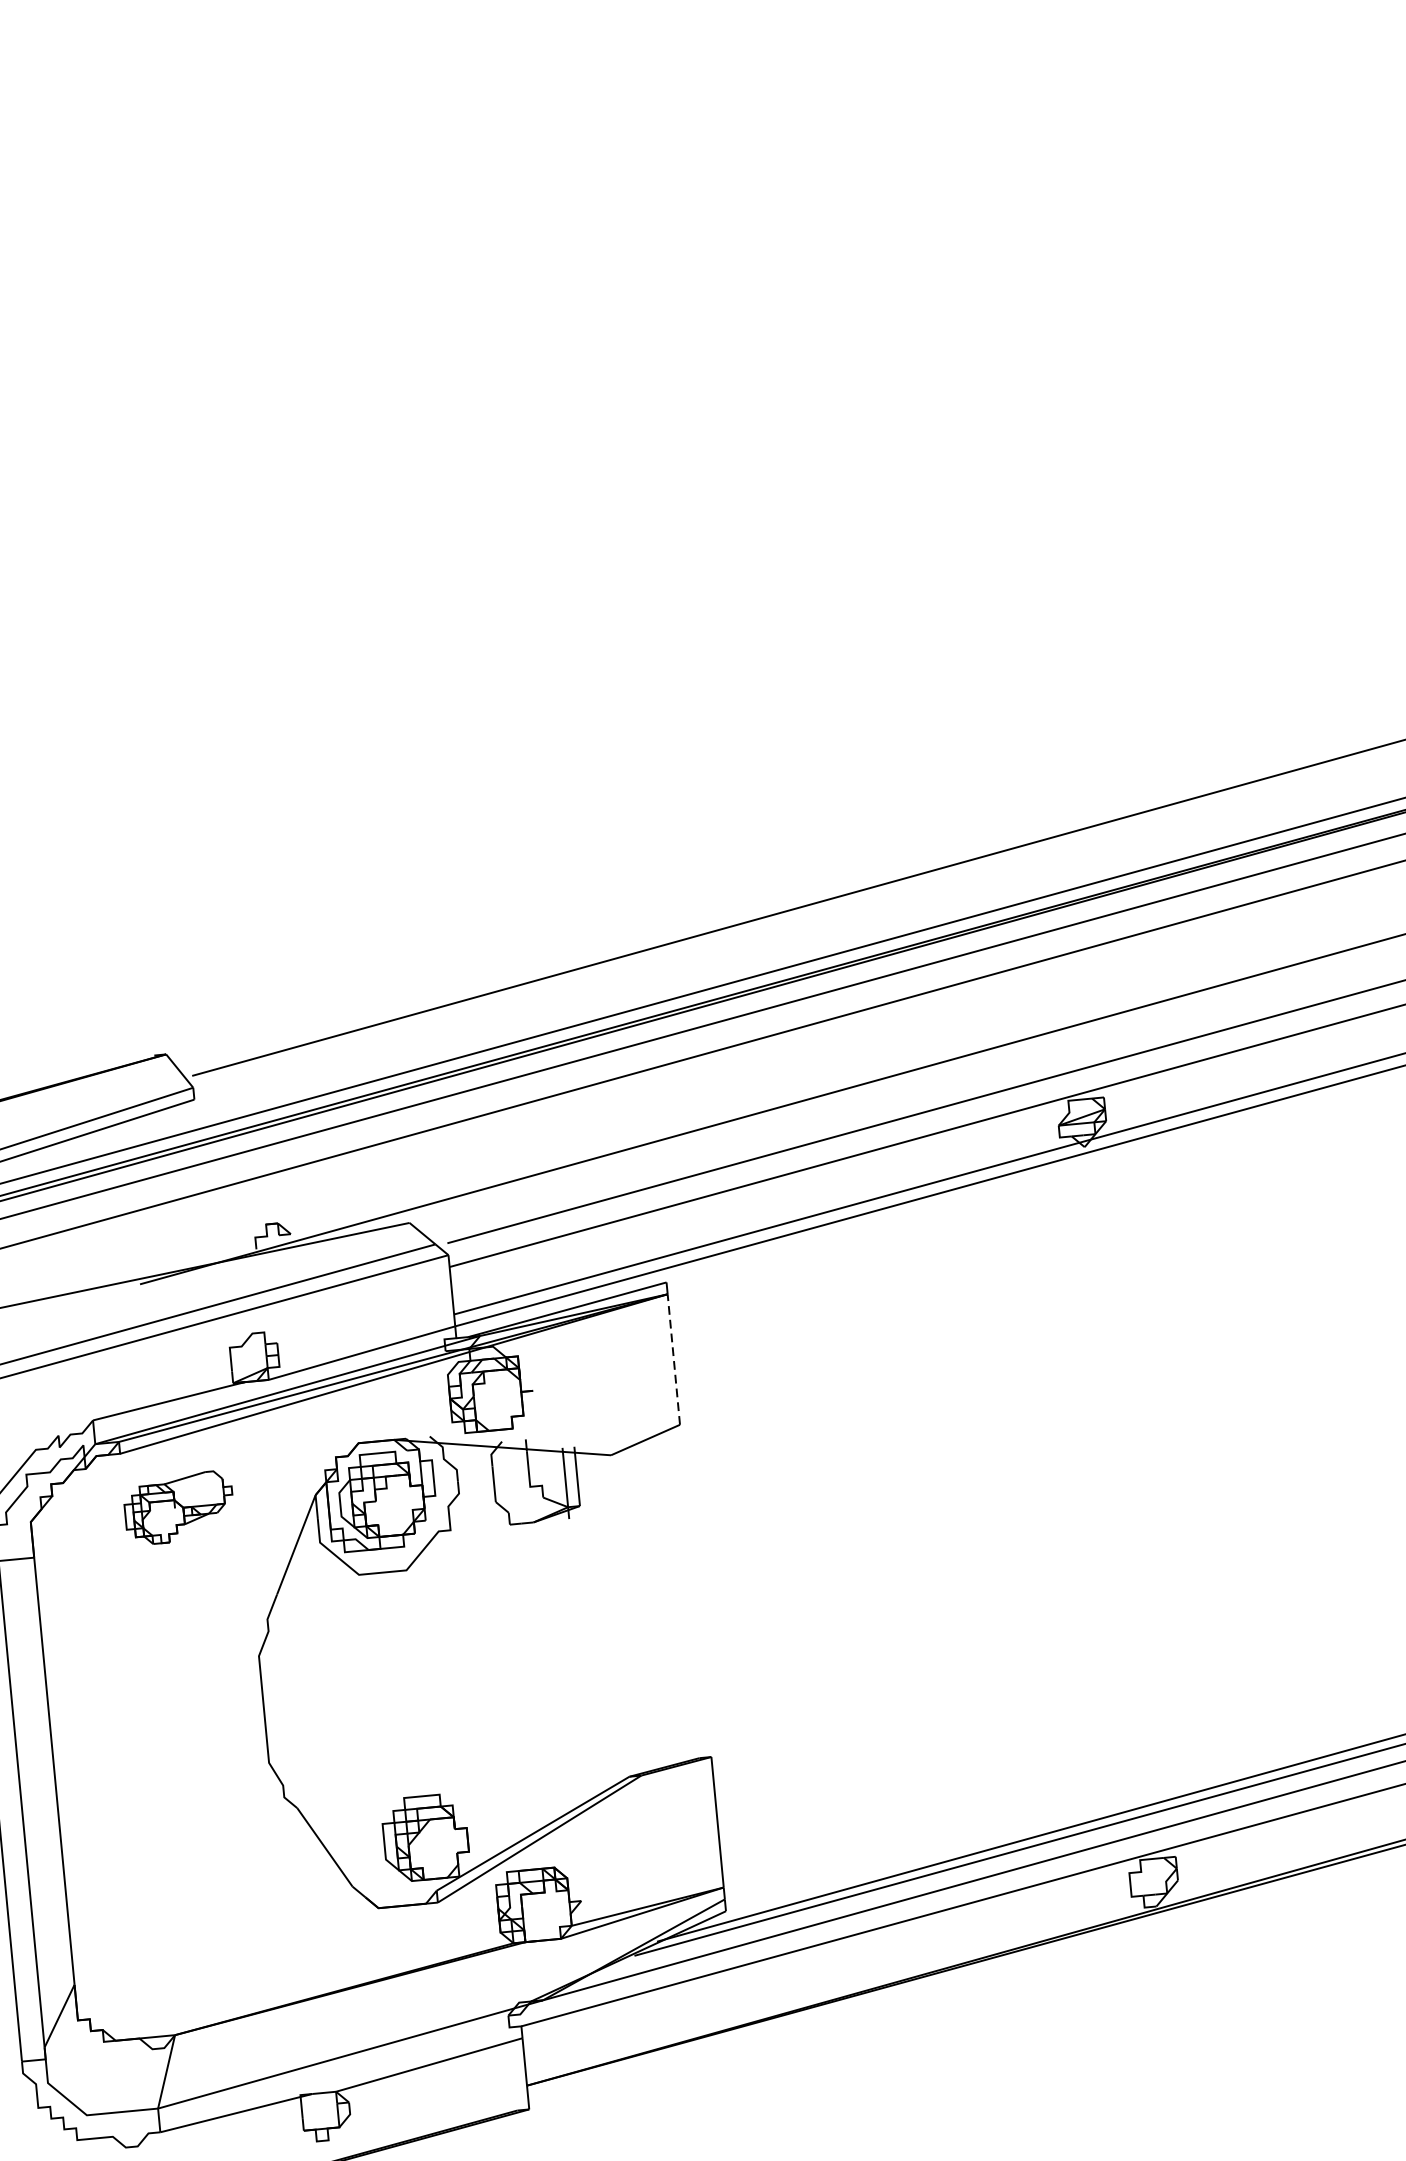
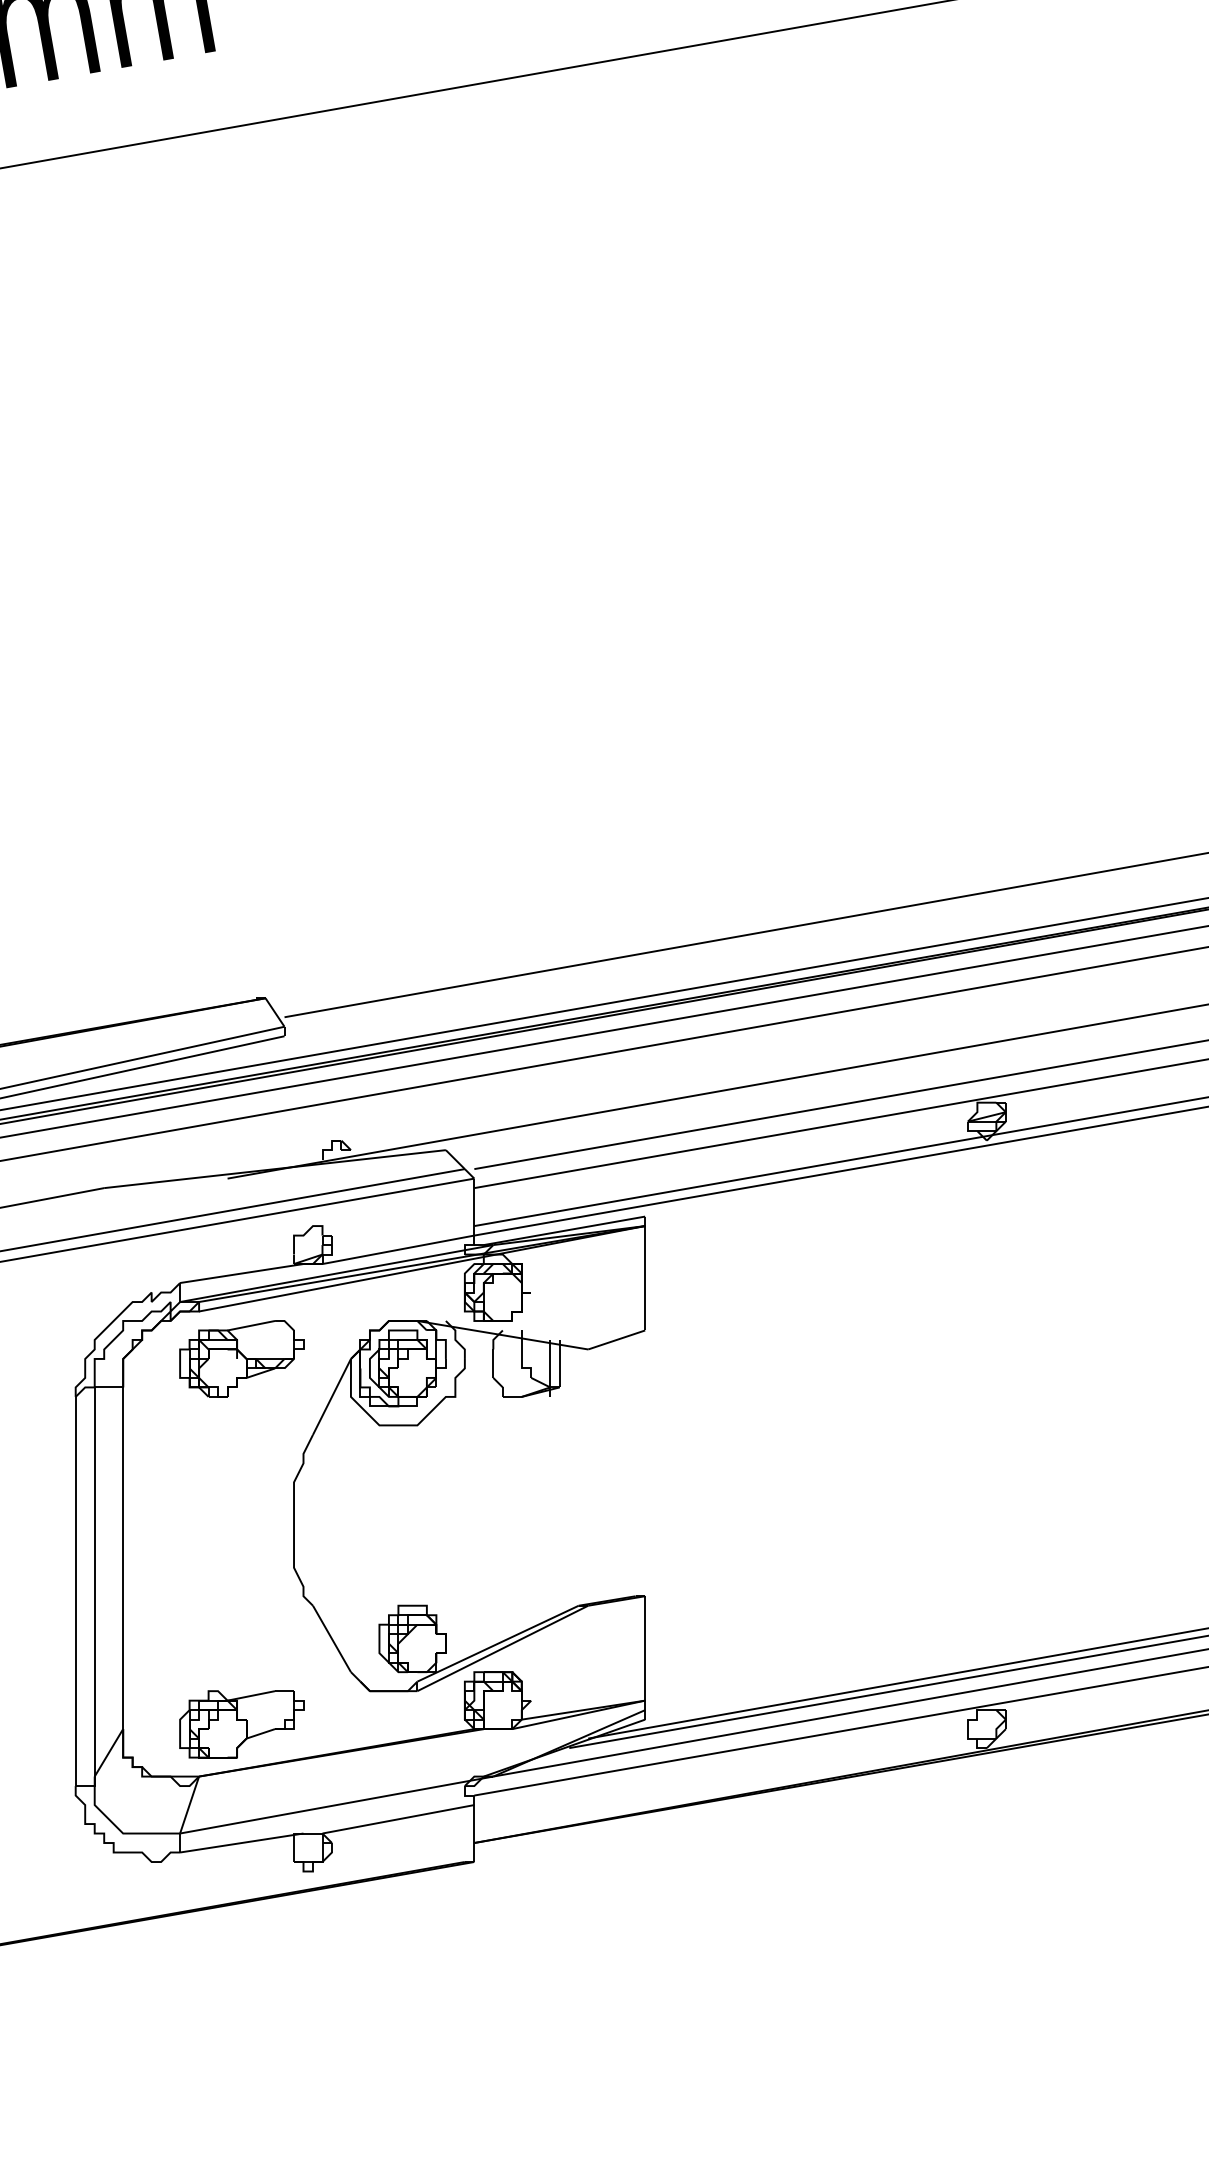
line: (674, 1358) -> (645, 1277), dashed -> solid
part: (178, 1507) -> (241, 1358), size x1.43
part: (221, 1965) -> (241, 1724), added

